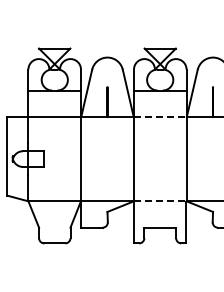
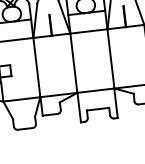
line: (160, 116) -> (89, 31), dashed -> solid
line: (160, 201) -> (96, 90), dashed -> solid

